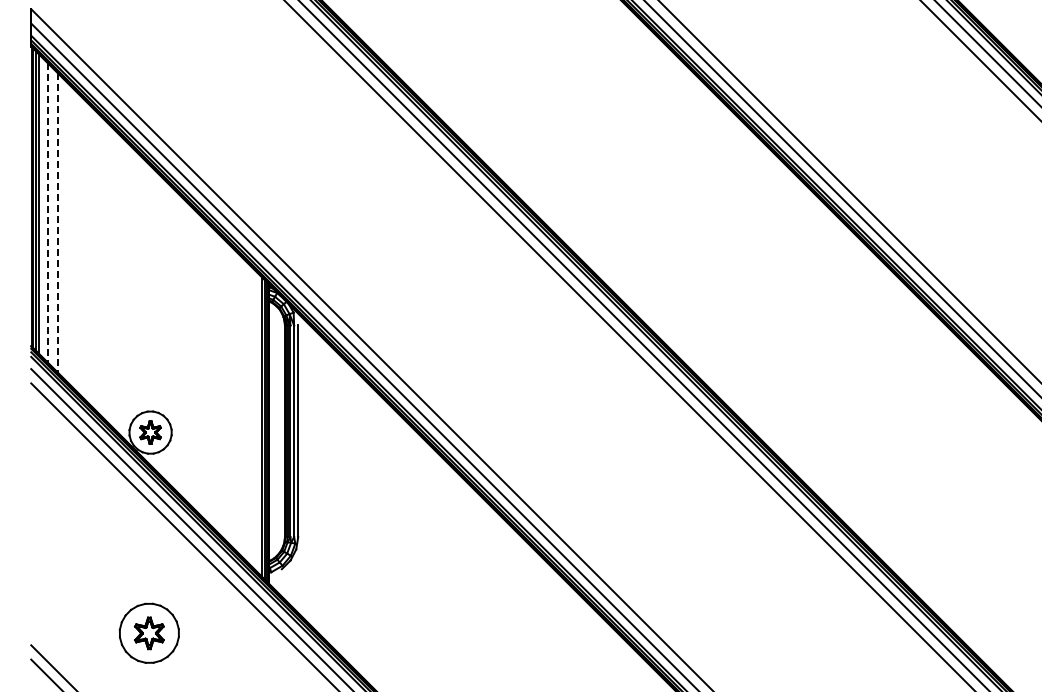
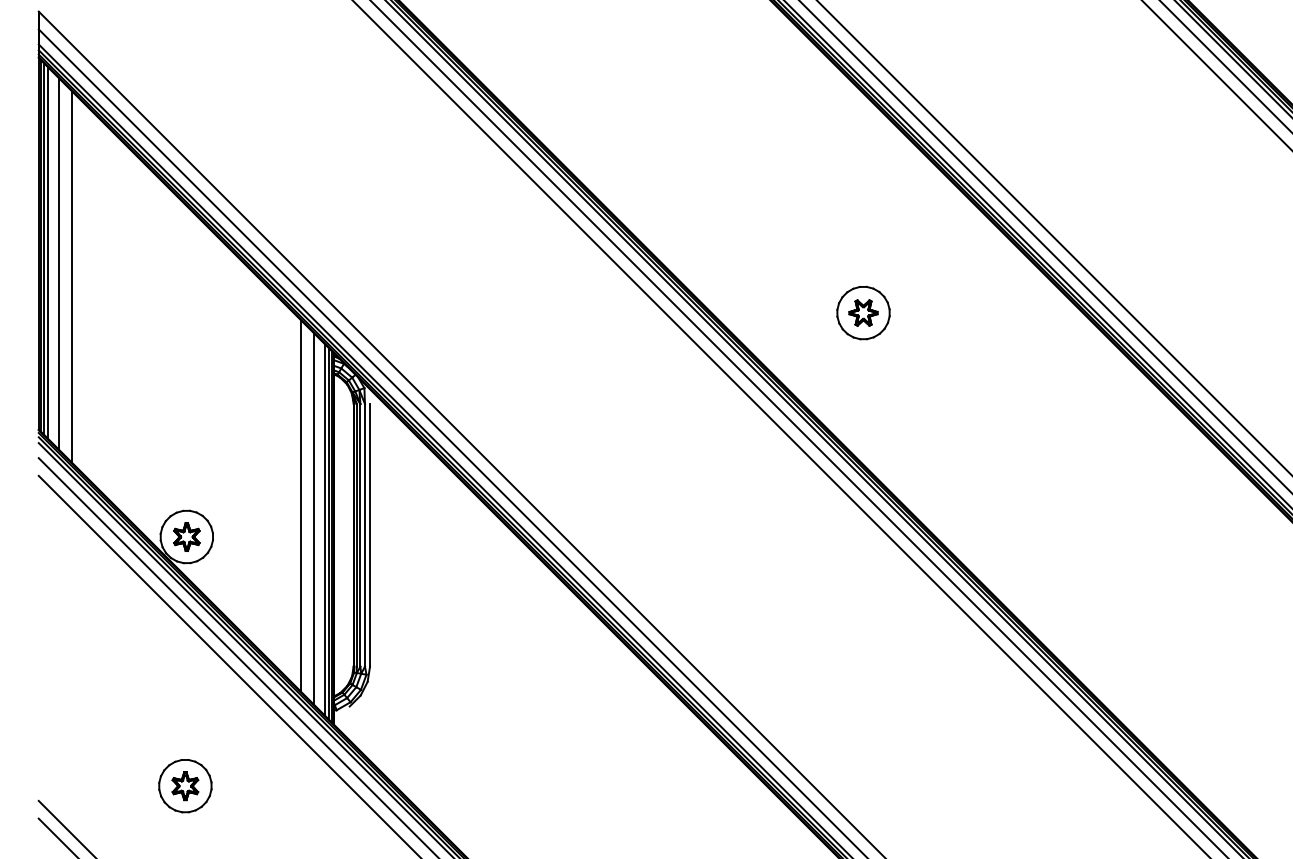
line: (47, 212) -> (58, 263), dashed -> solid
line: (57, 222) -> (71, 276), dashed -> solid
part: (695, 252) -> (863, 313), added
line: (242, 407) -> (300, 505), added
line: (253, 417) -> (314, 518), added
part: (149, 633) -> (185, 786), size x0.71

